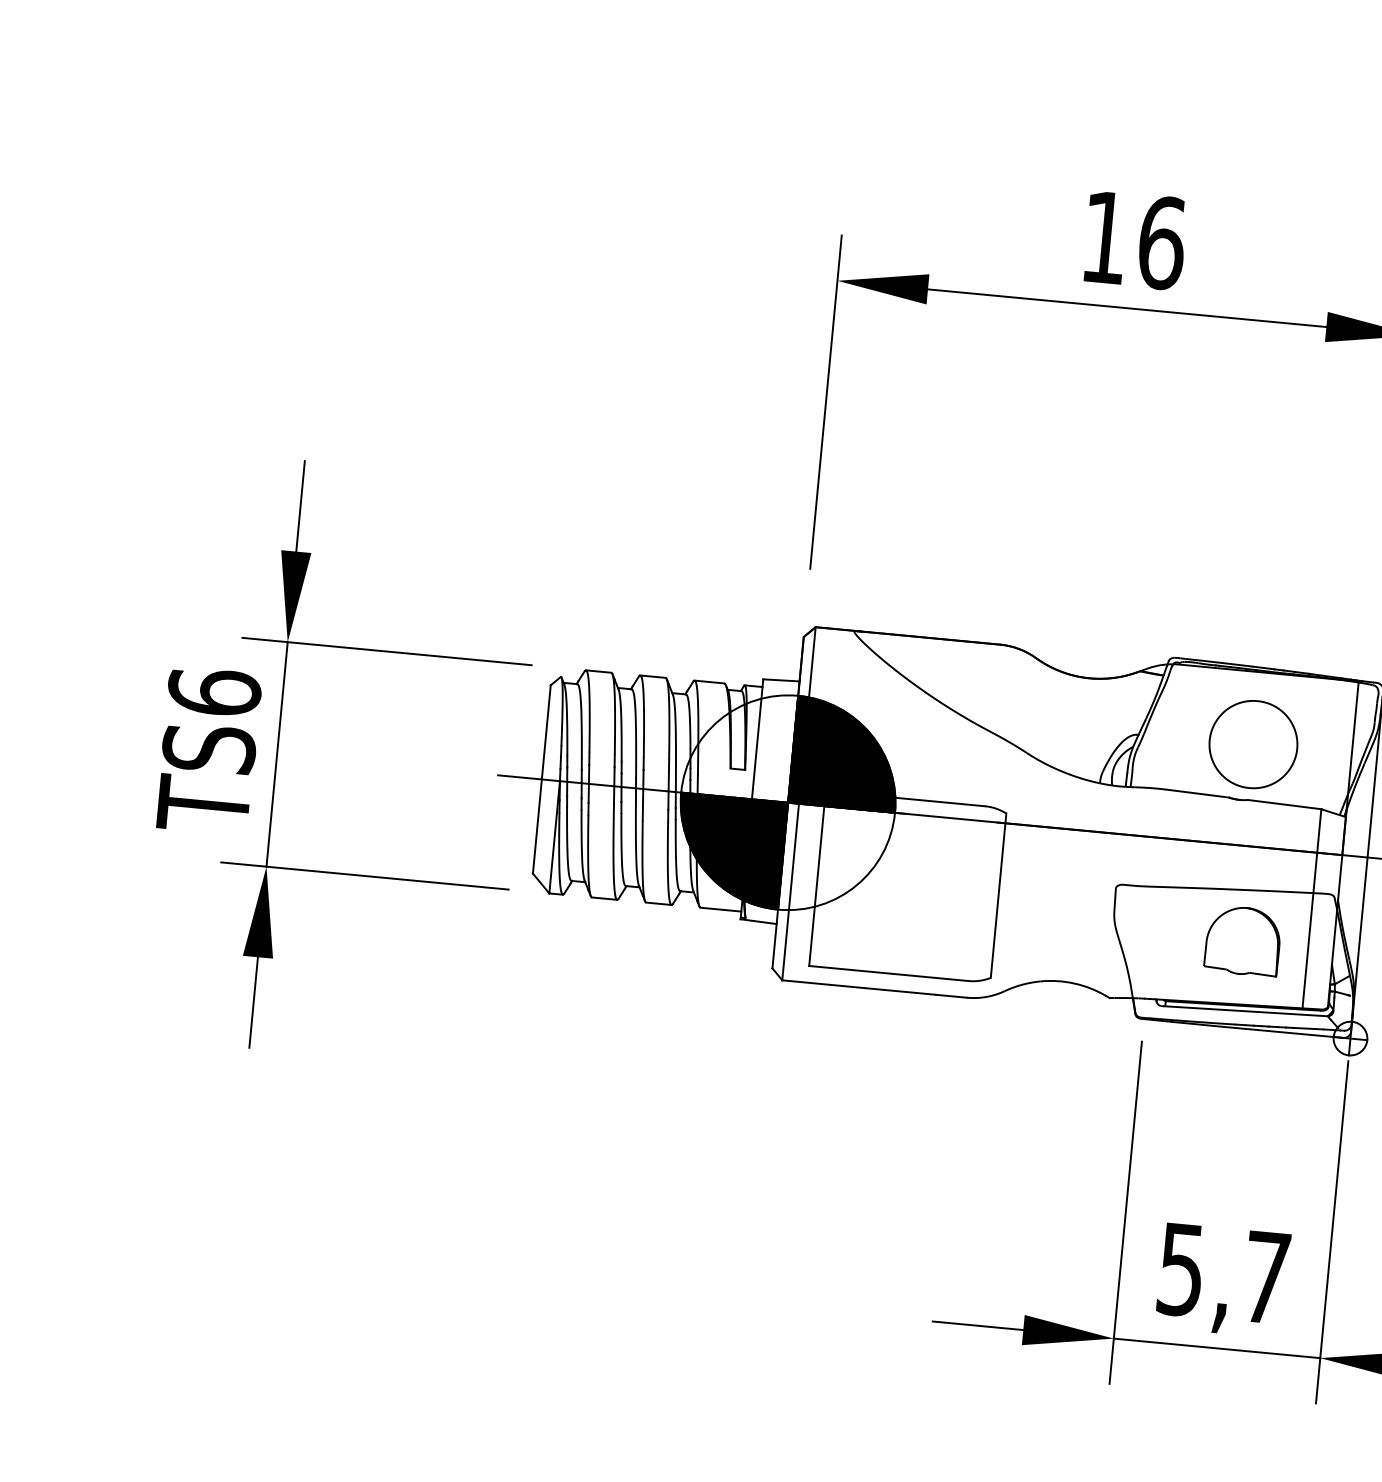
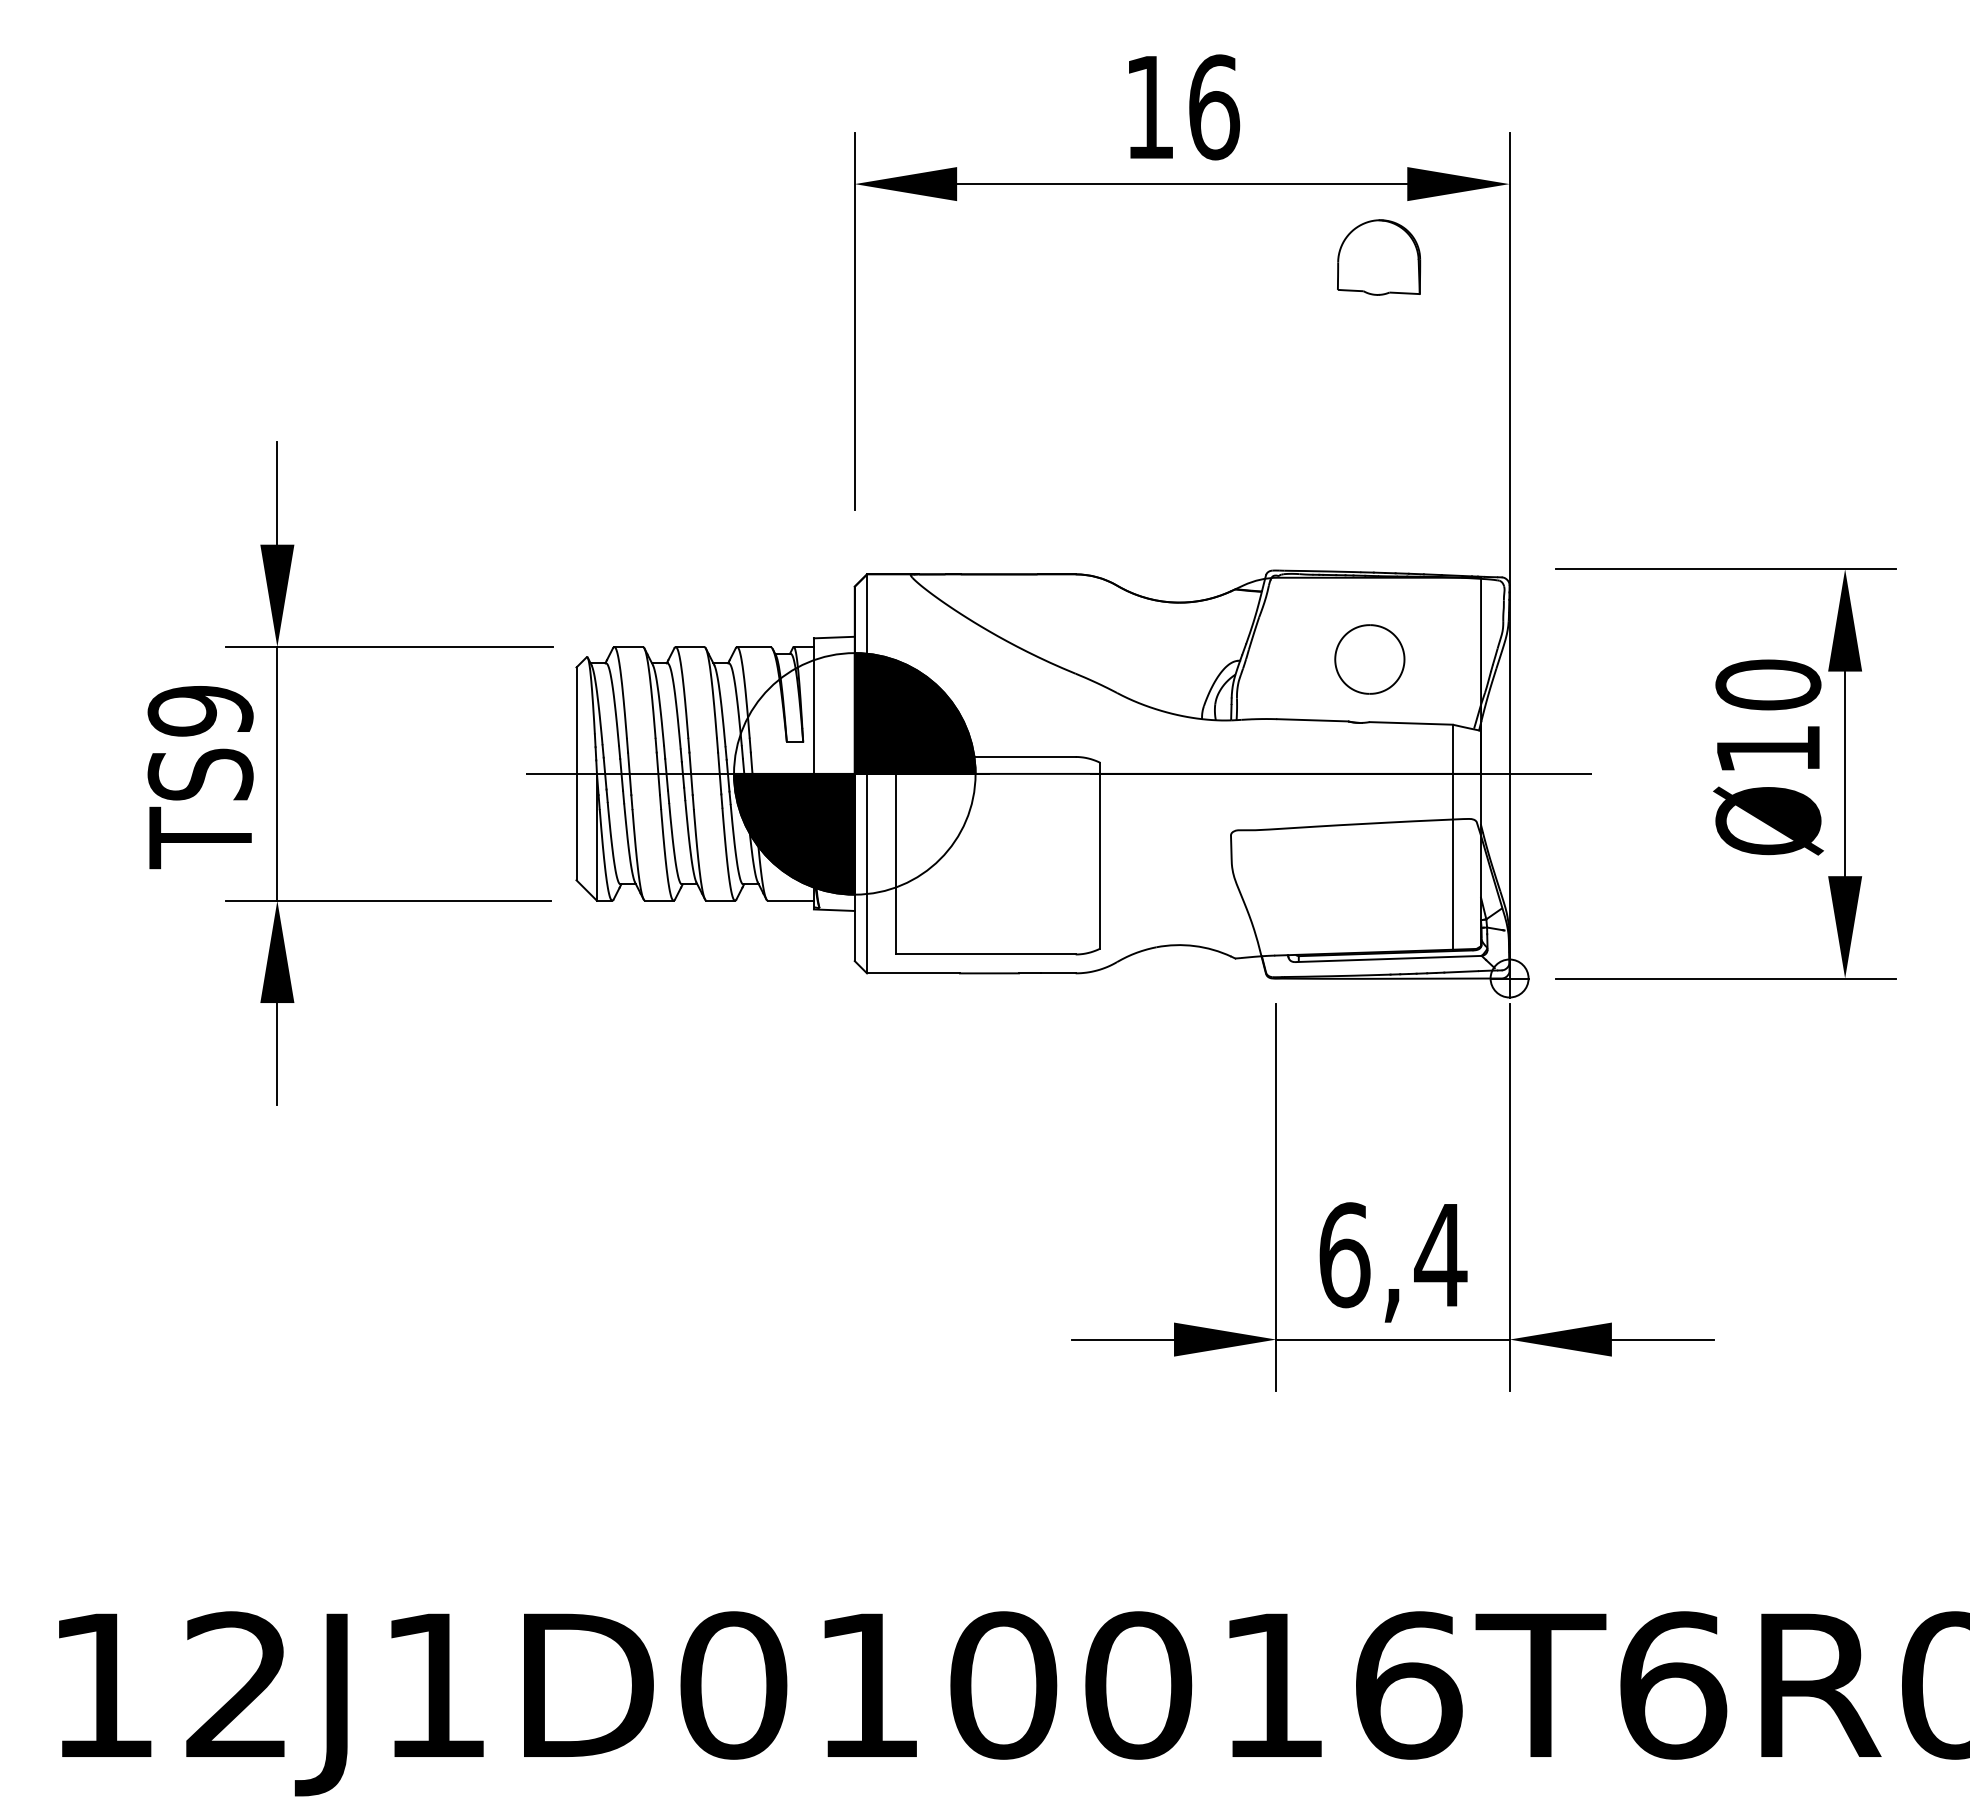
text: (214, 691) -> (200, 710), TS6 -> TS9
part: (1253, 744) -> (1369, 659), size x0.7
part: (1243, 940) -> (1379, 257), moved
text: (1224, 1274) -> (1393, 1255), 5,7 -> 6,4

